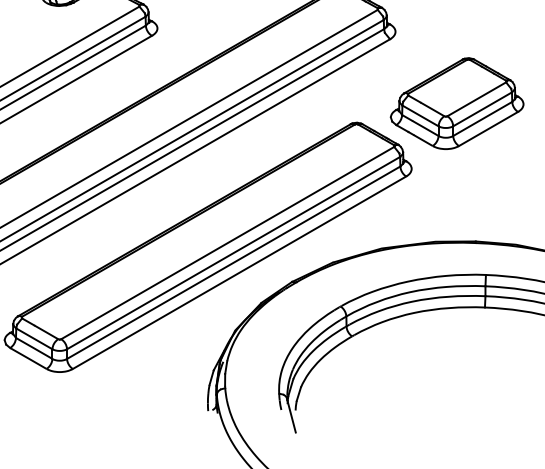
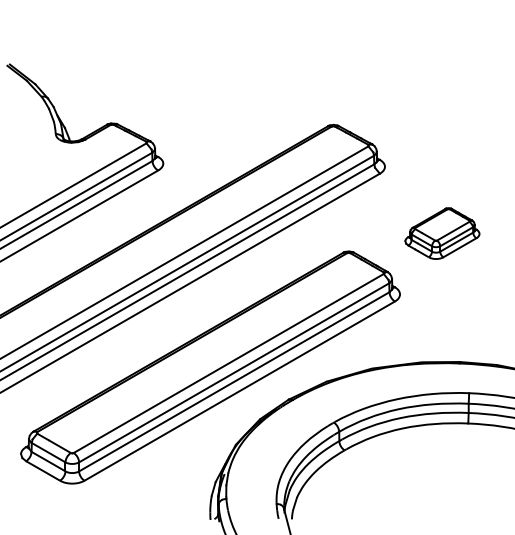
part: (457, 103) -> (442, 233), size x0.6

